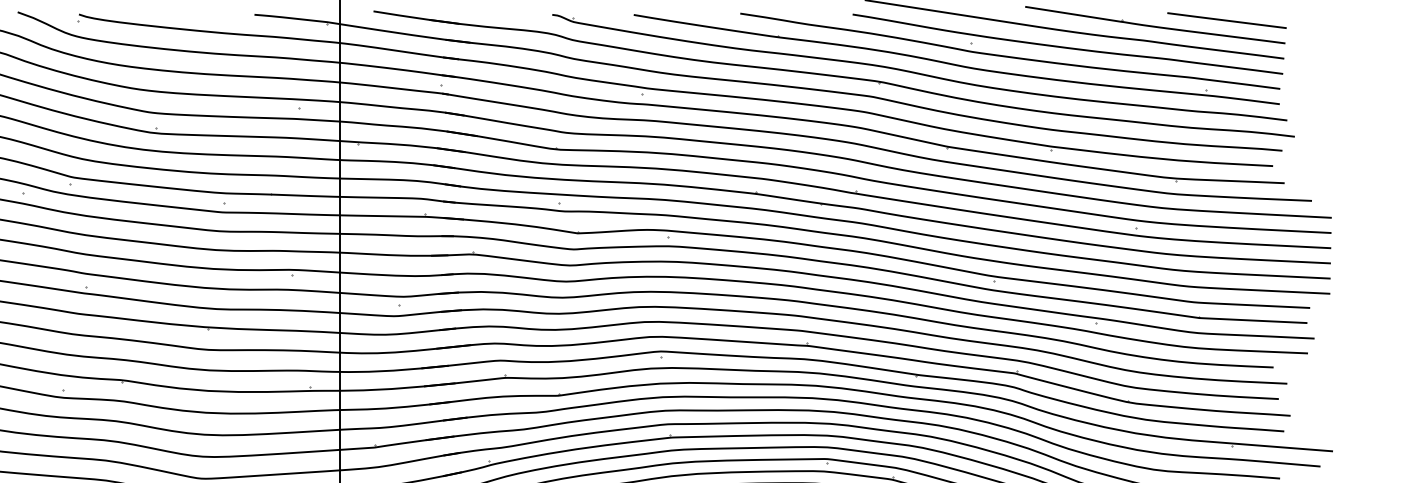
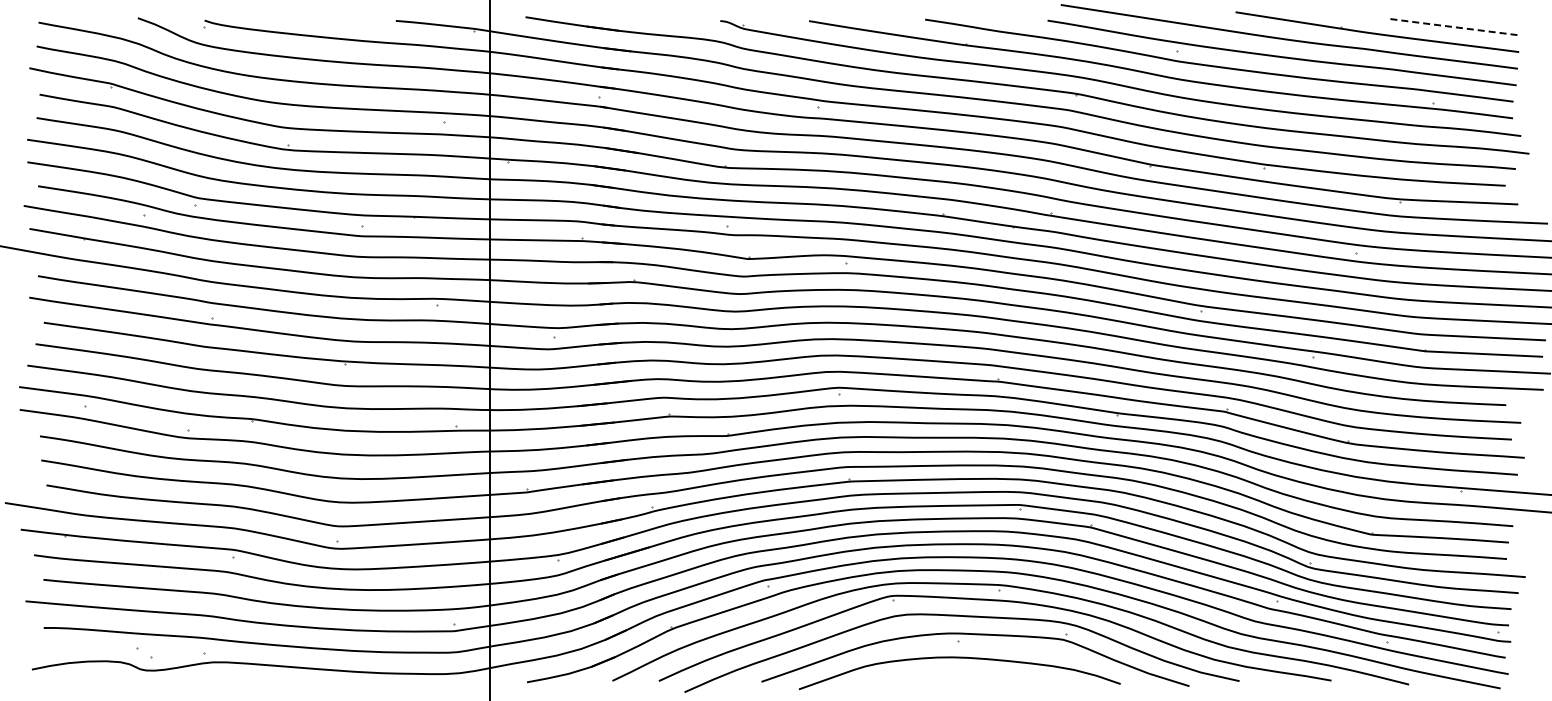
line: (1227, 20) -> (1455, 27), solid -> dashed

